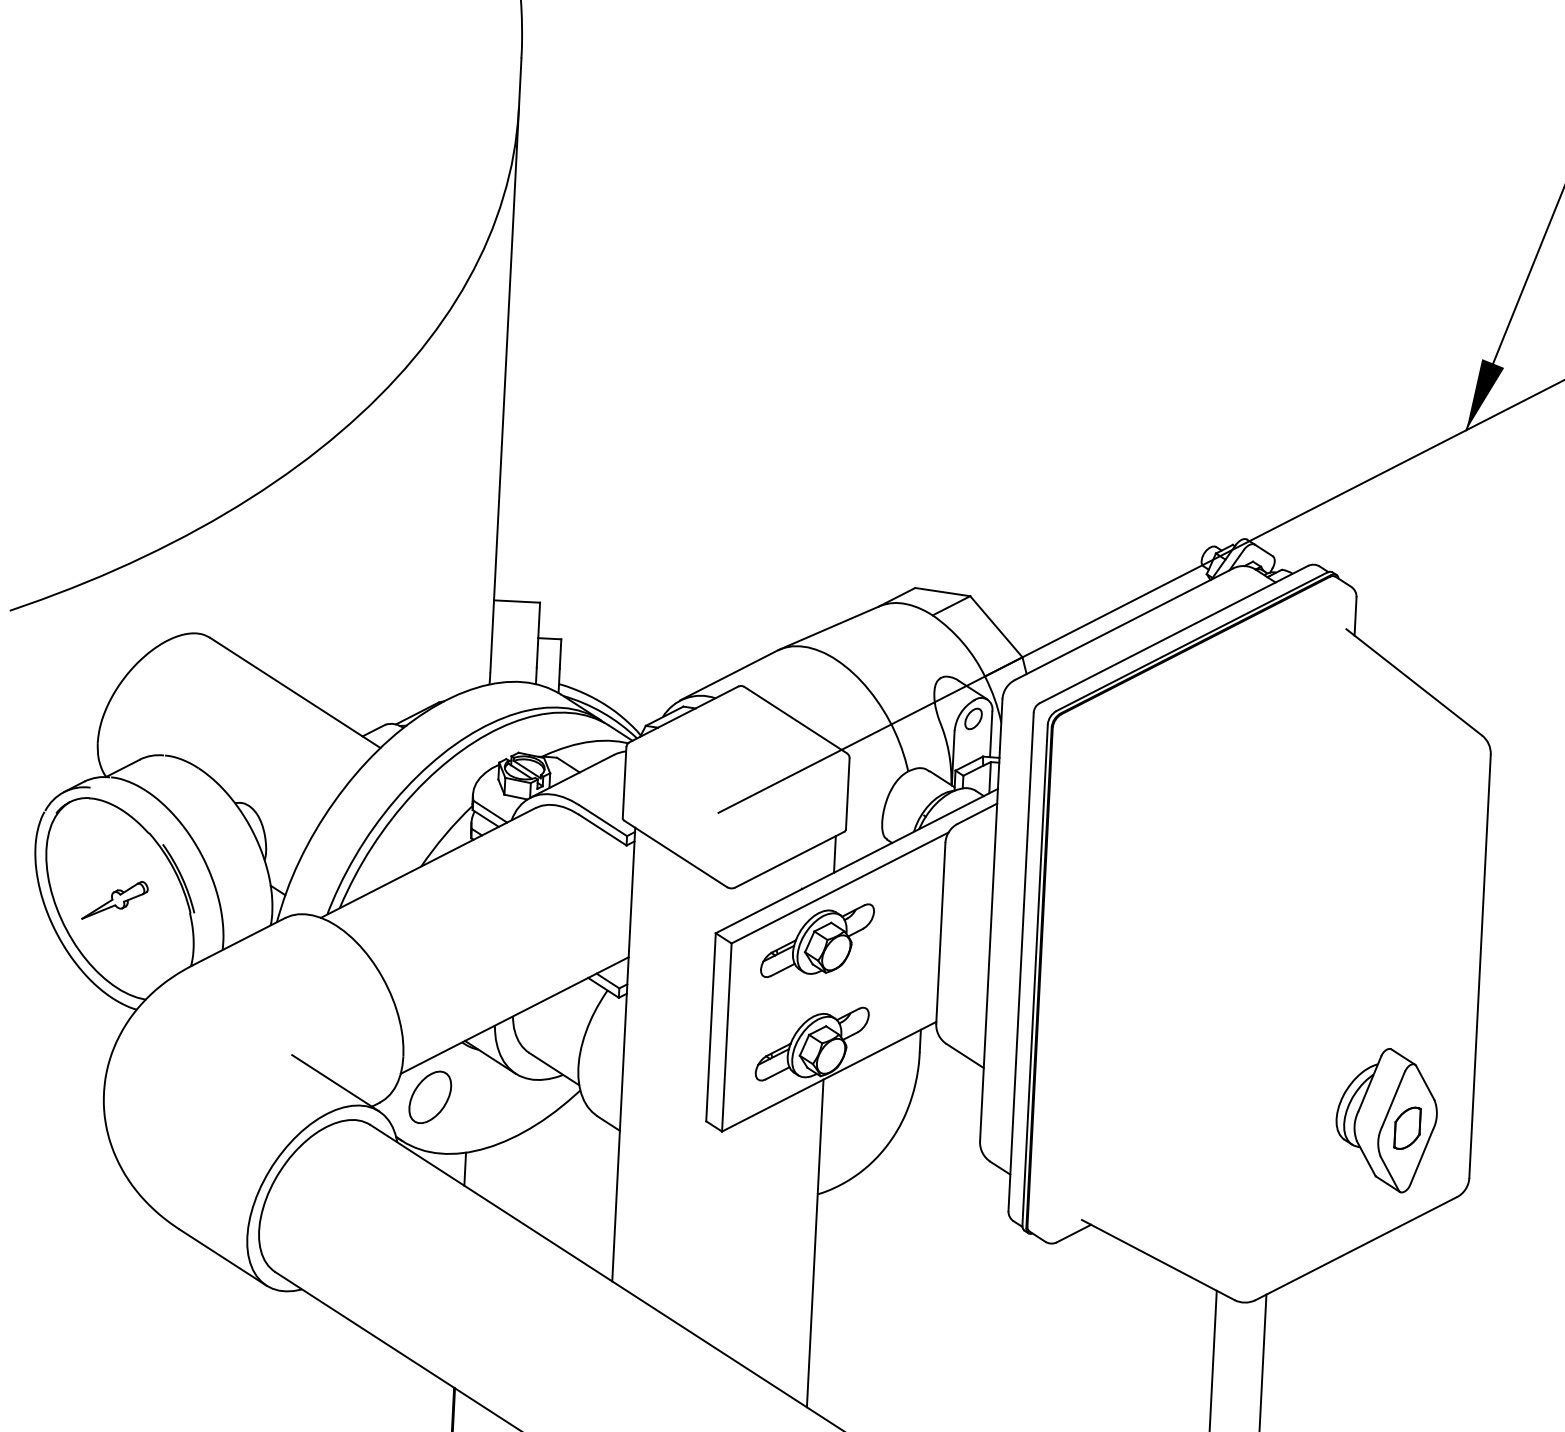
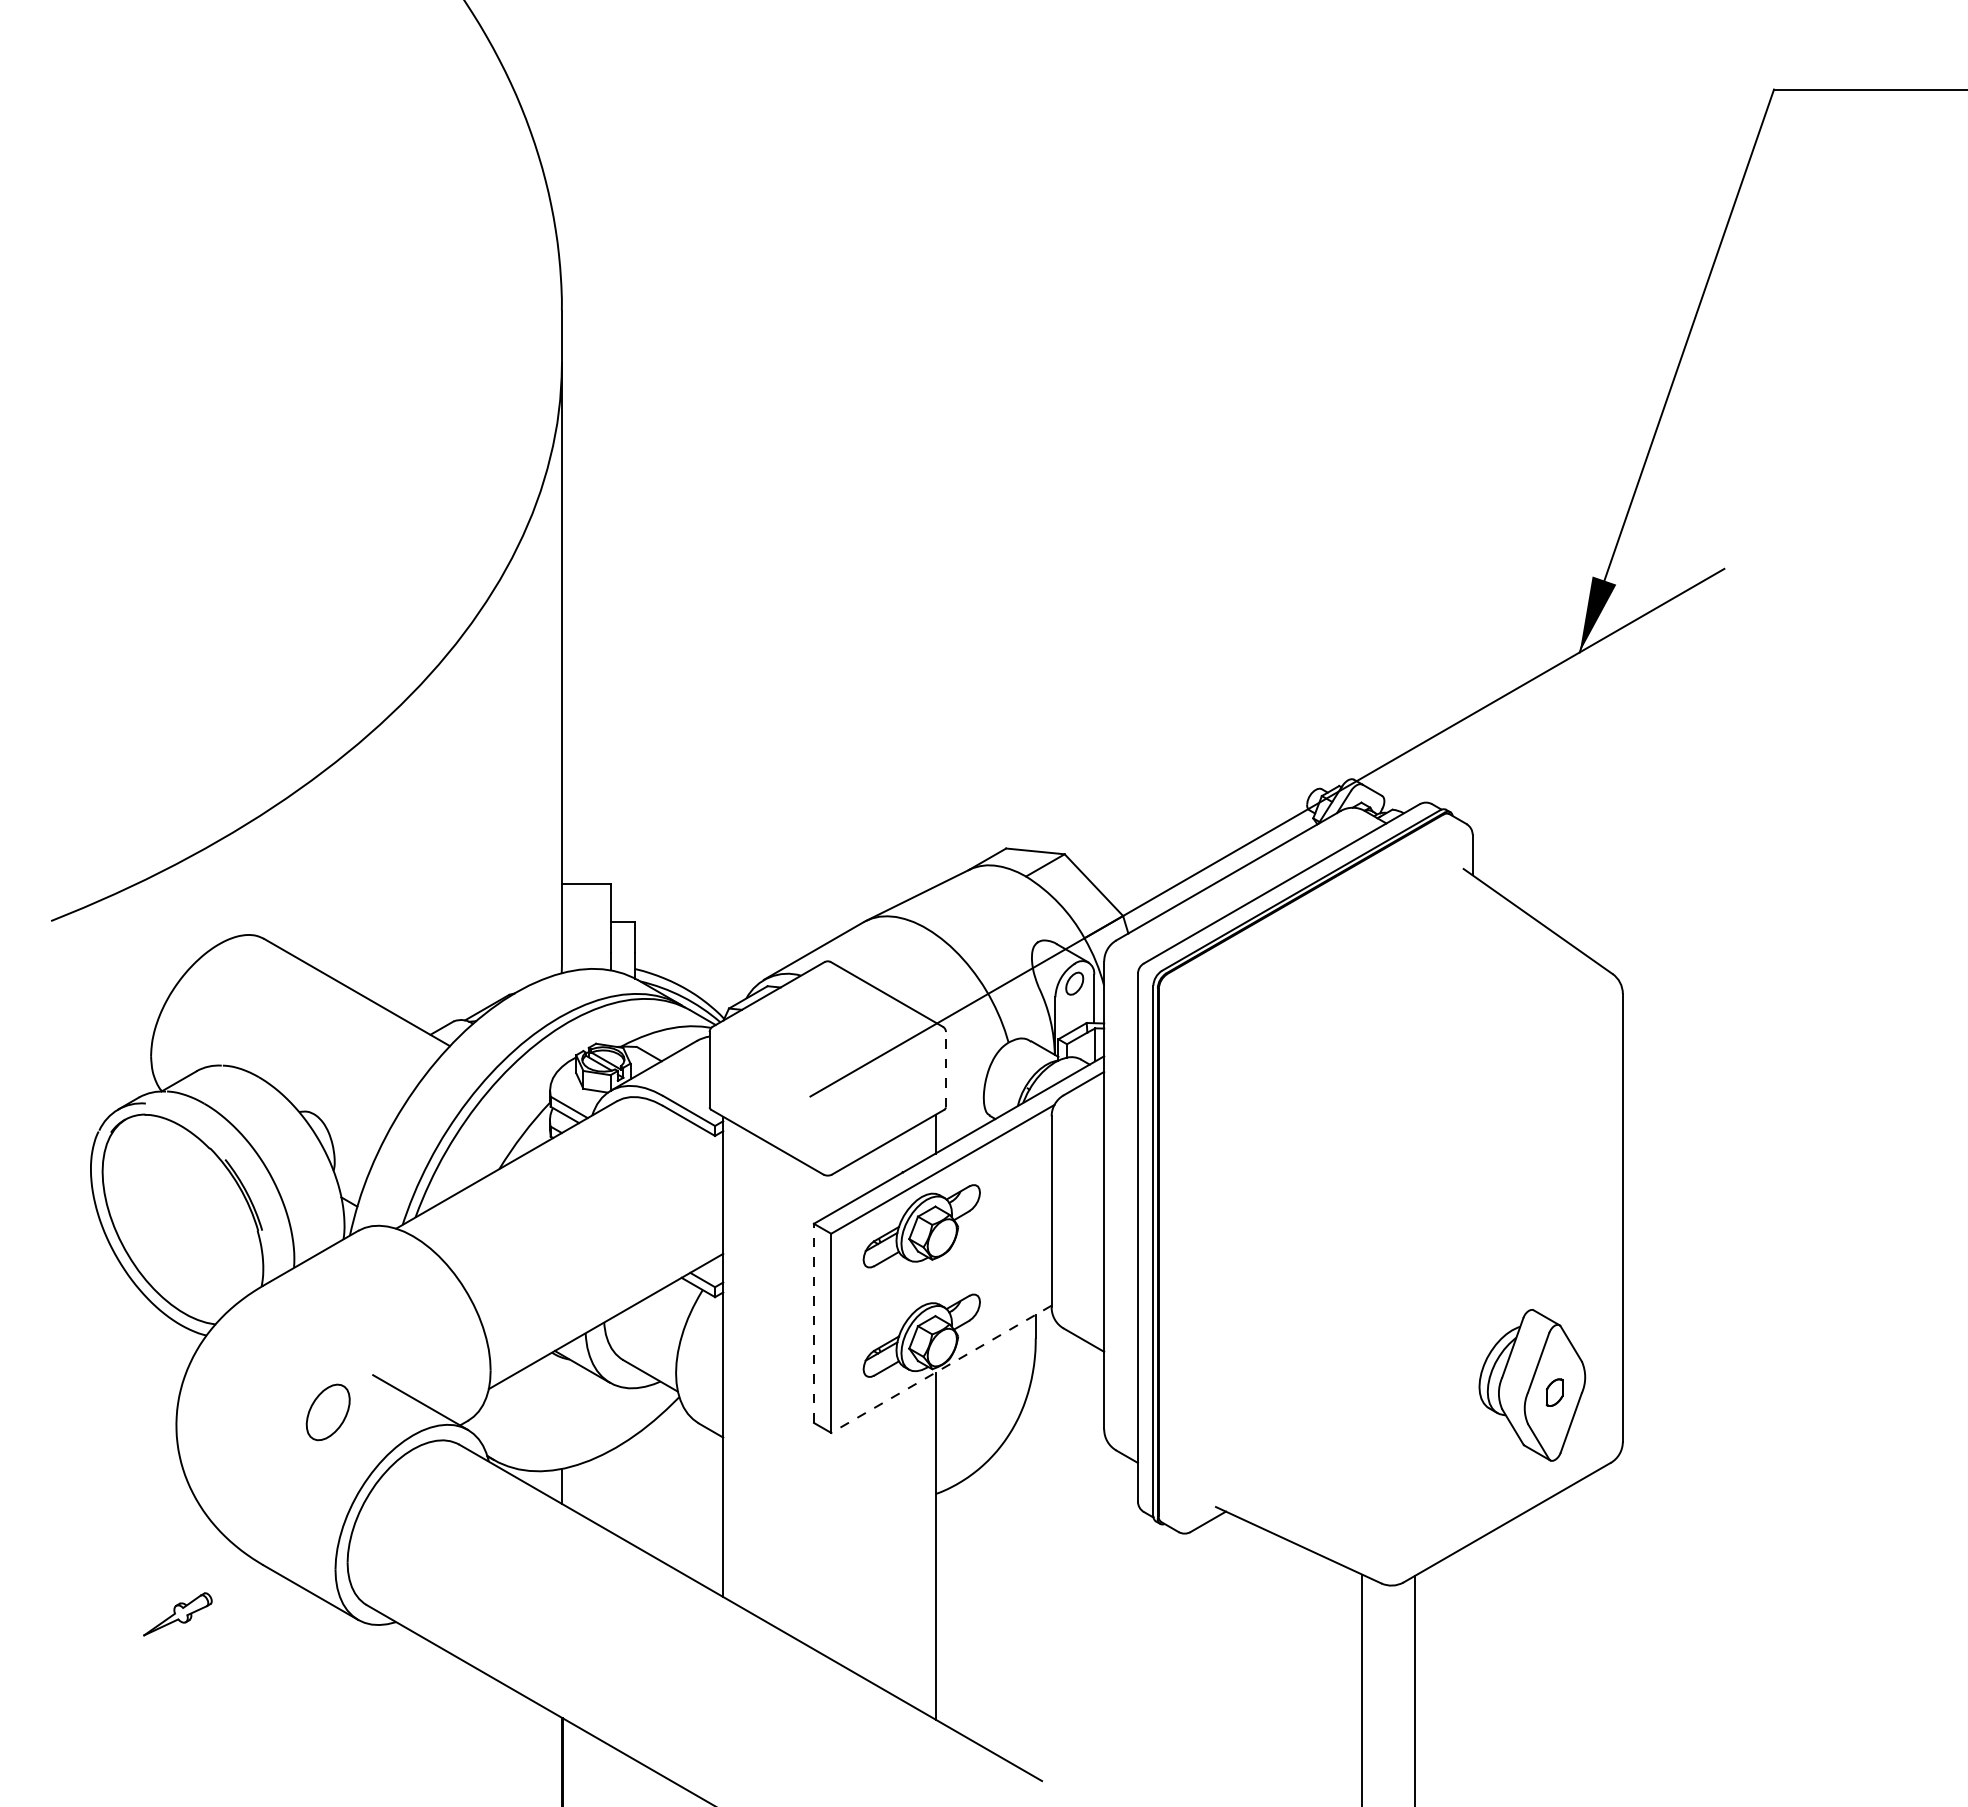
line: (847, 793) -> (945, 1069), solid -> dashed
part: (114, 900) -> (177, 1614), moved
line: (710, 1027) -> (813, 1323), solid -> dashed
line: (829, 1076) -> (941, 1369), solid -> dashed
part: (429, 1097) -> (327, 1412), moved
part: (1407, 1127) -> (1554, 1392), size x0.6

